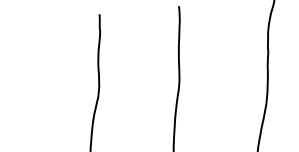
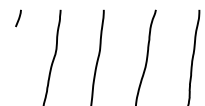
line: (23, 38) -> (18, 18), added

